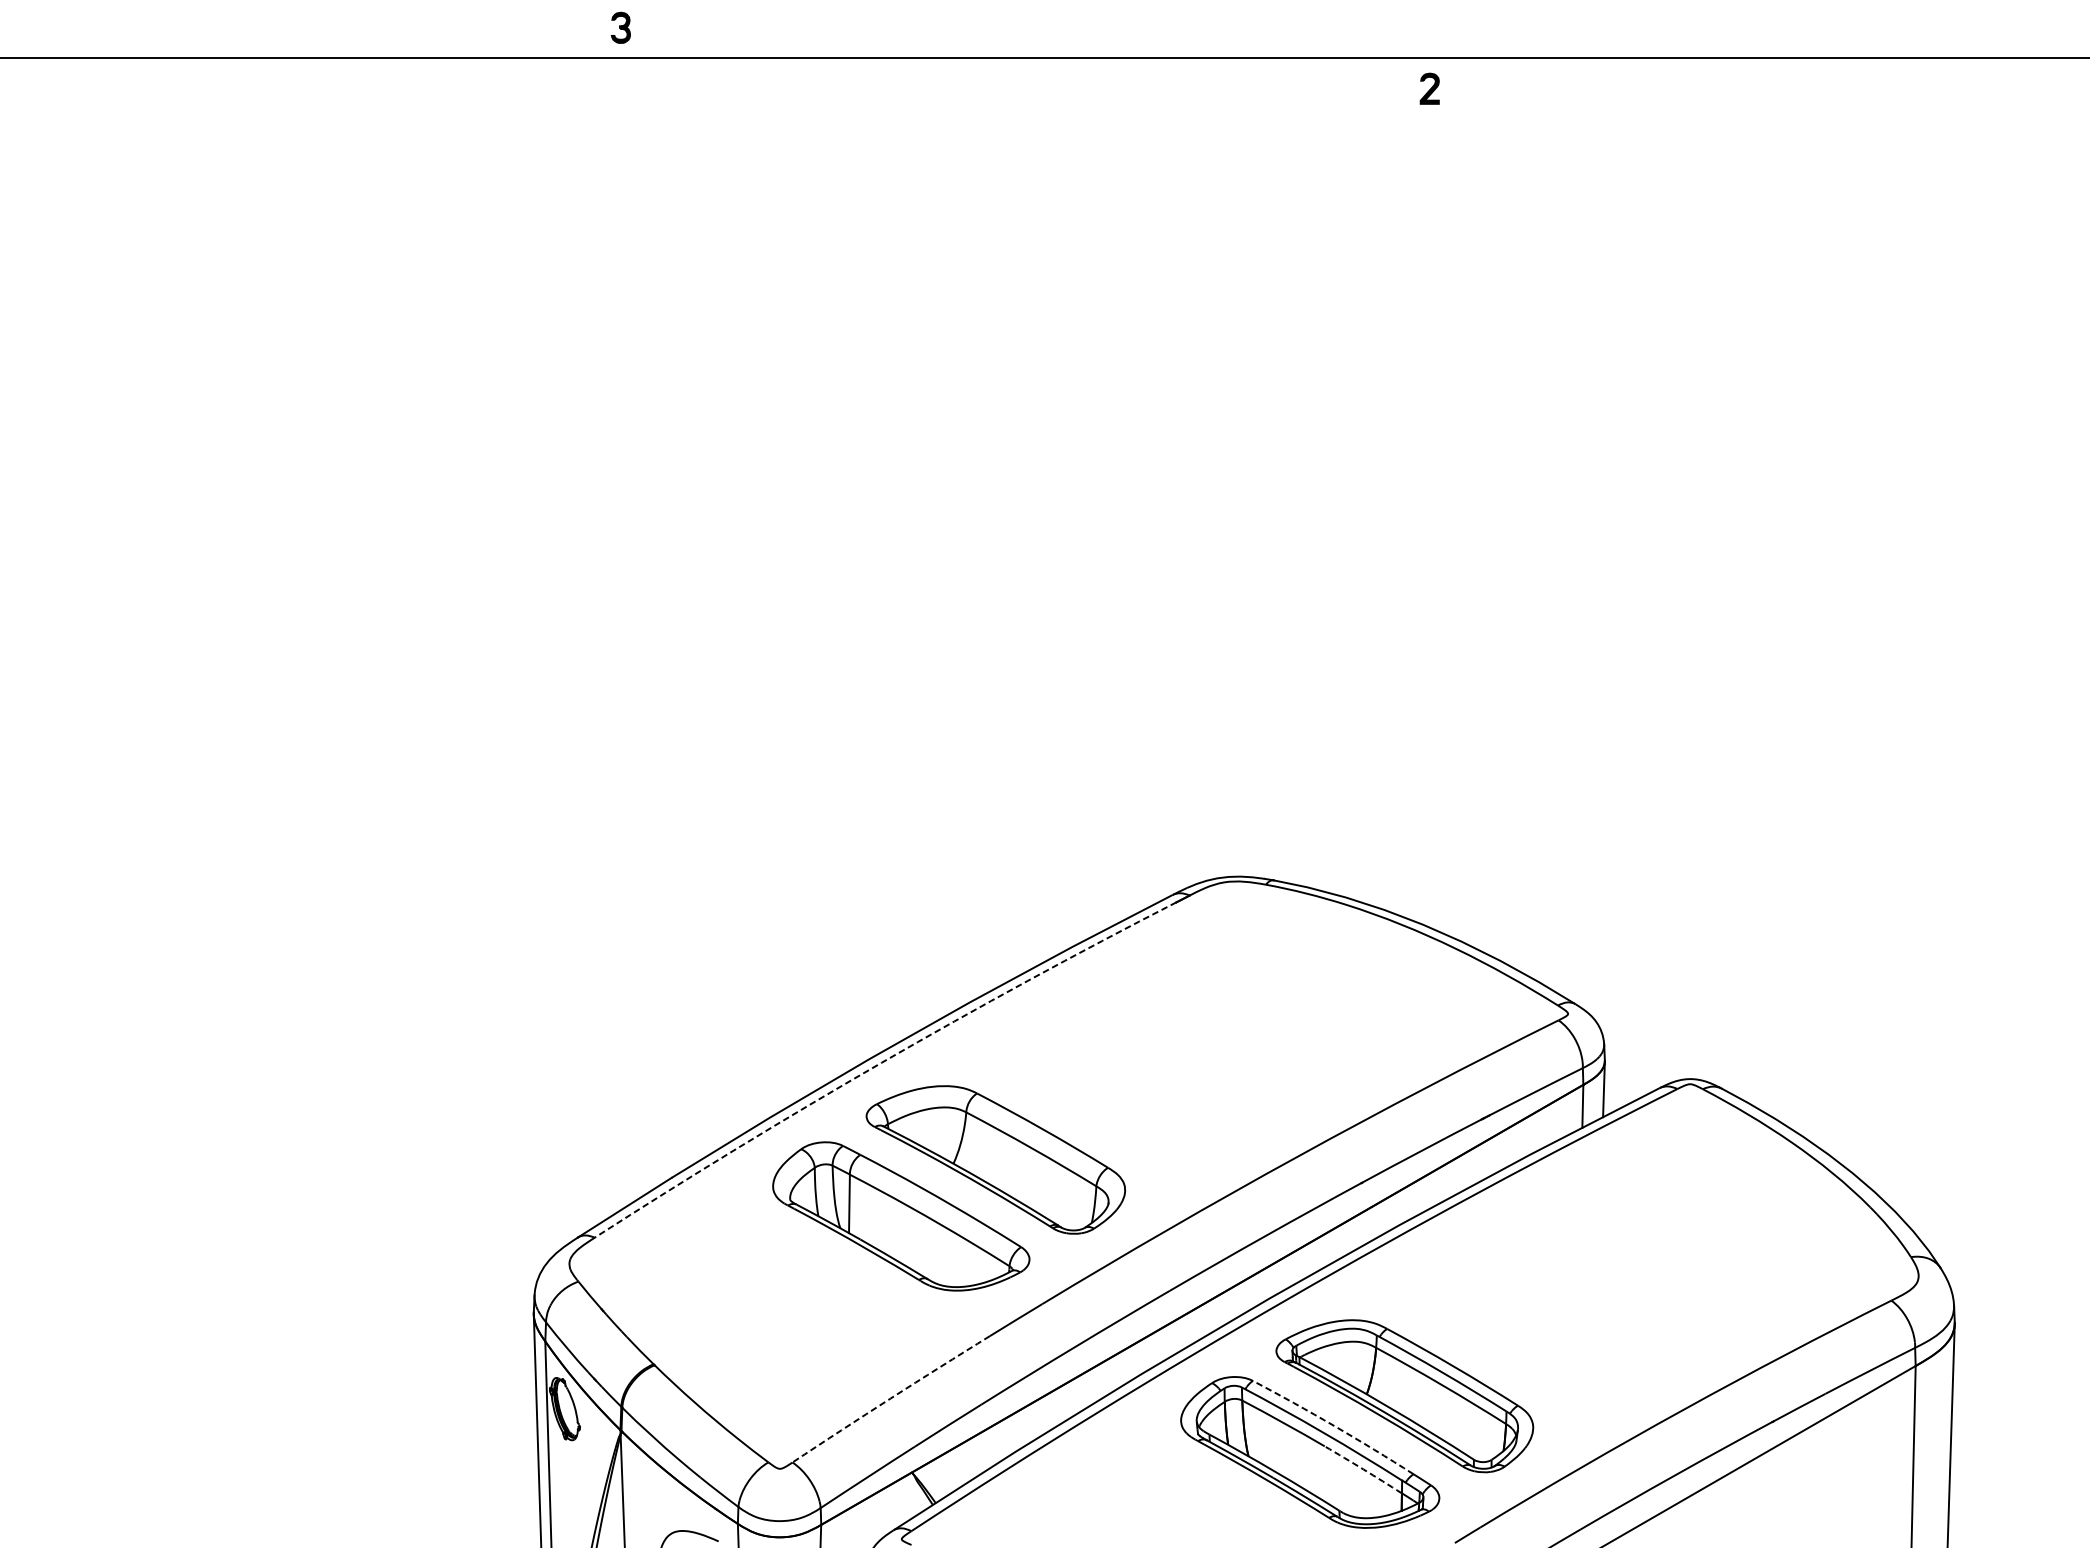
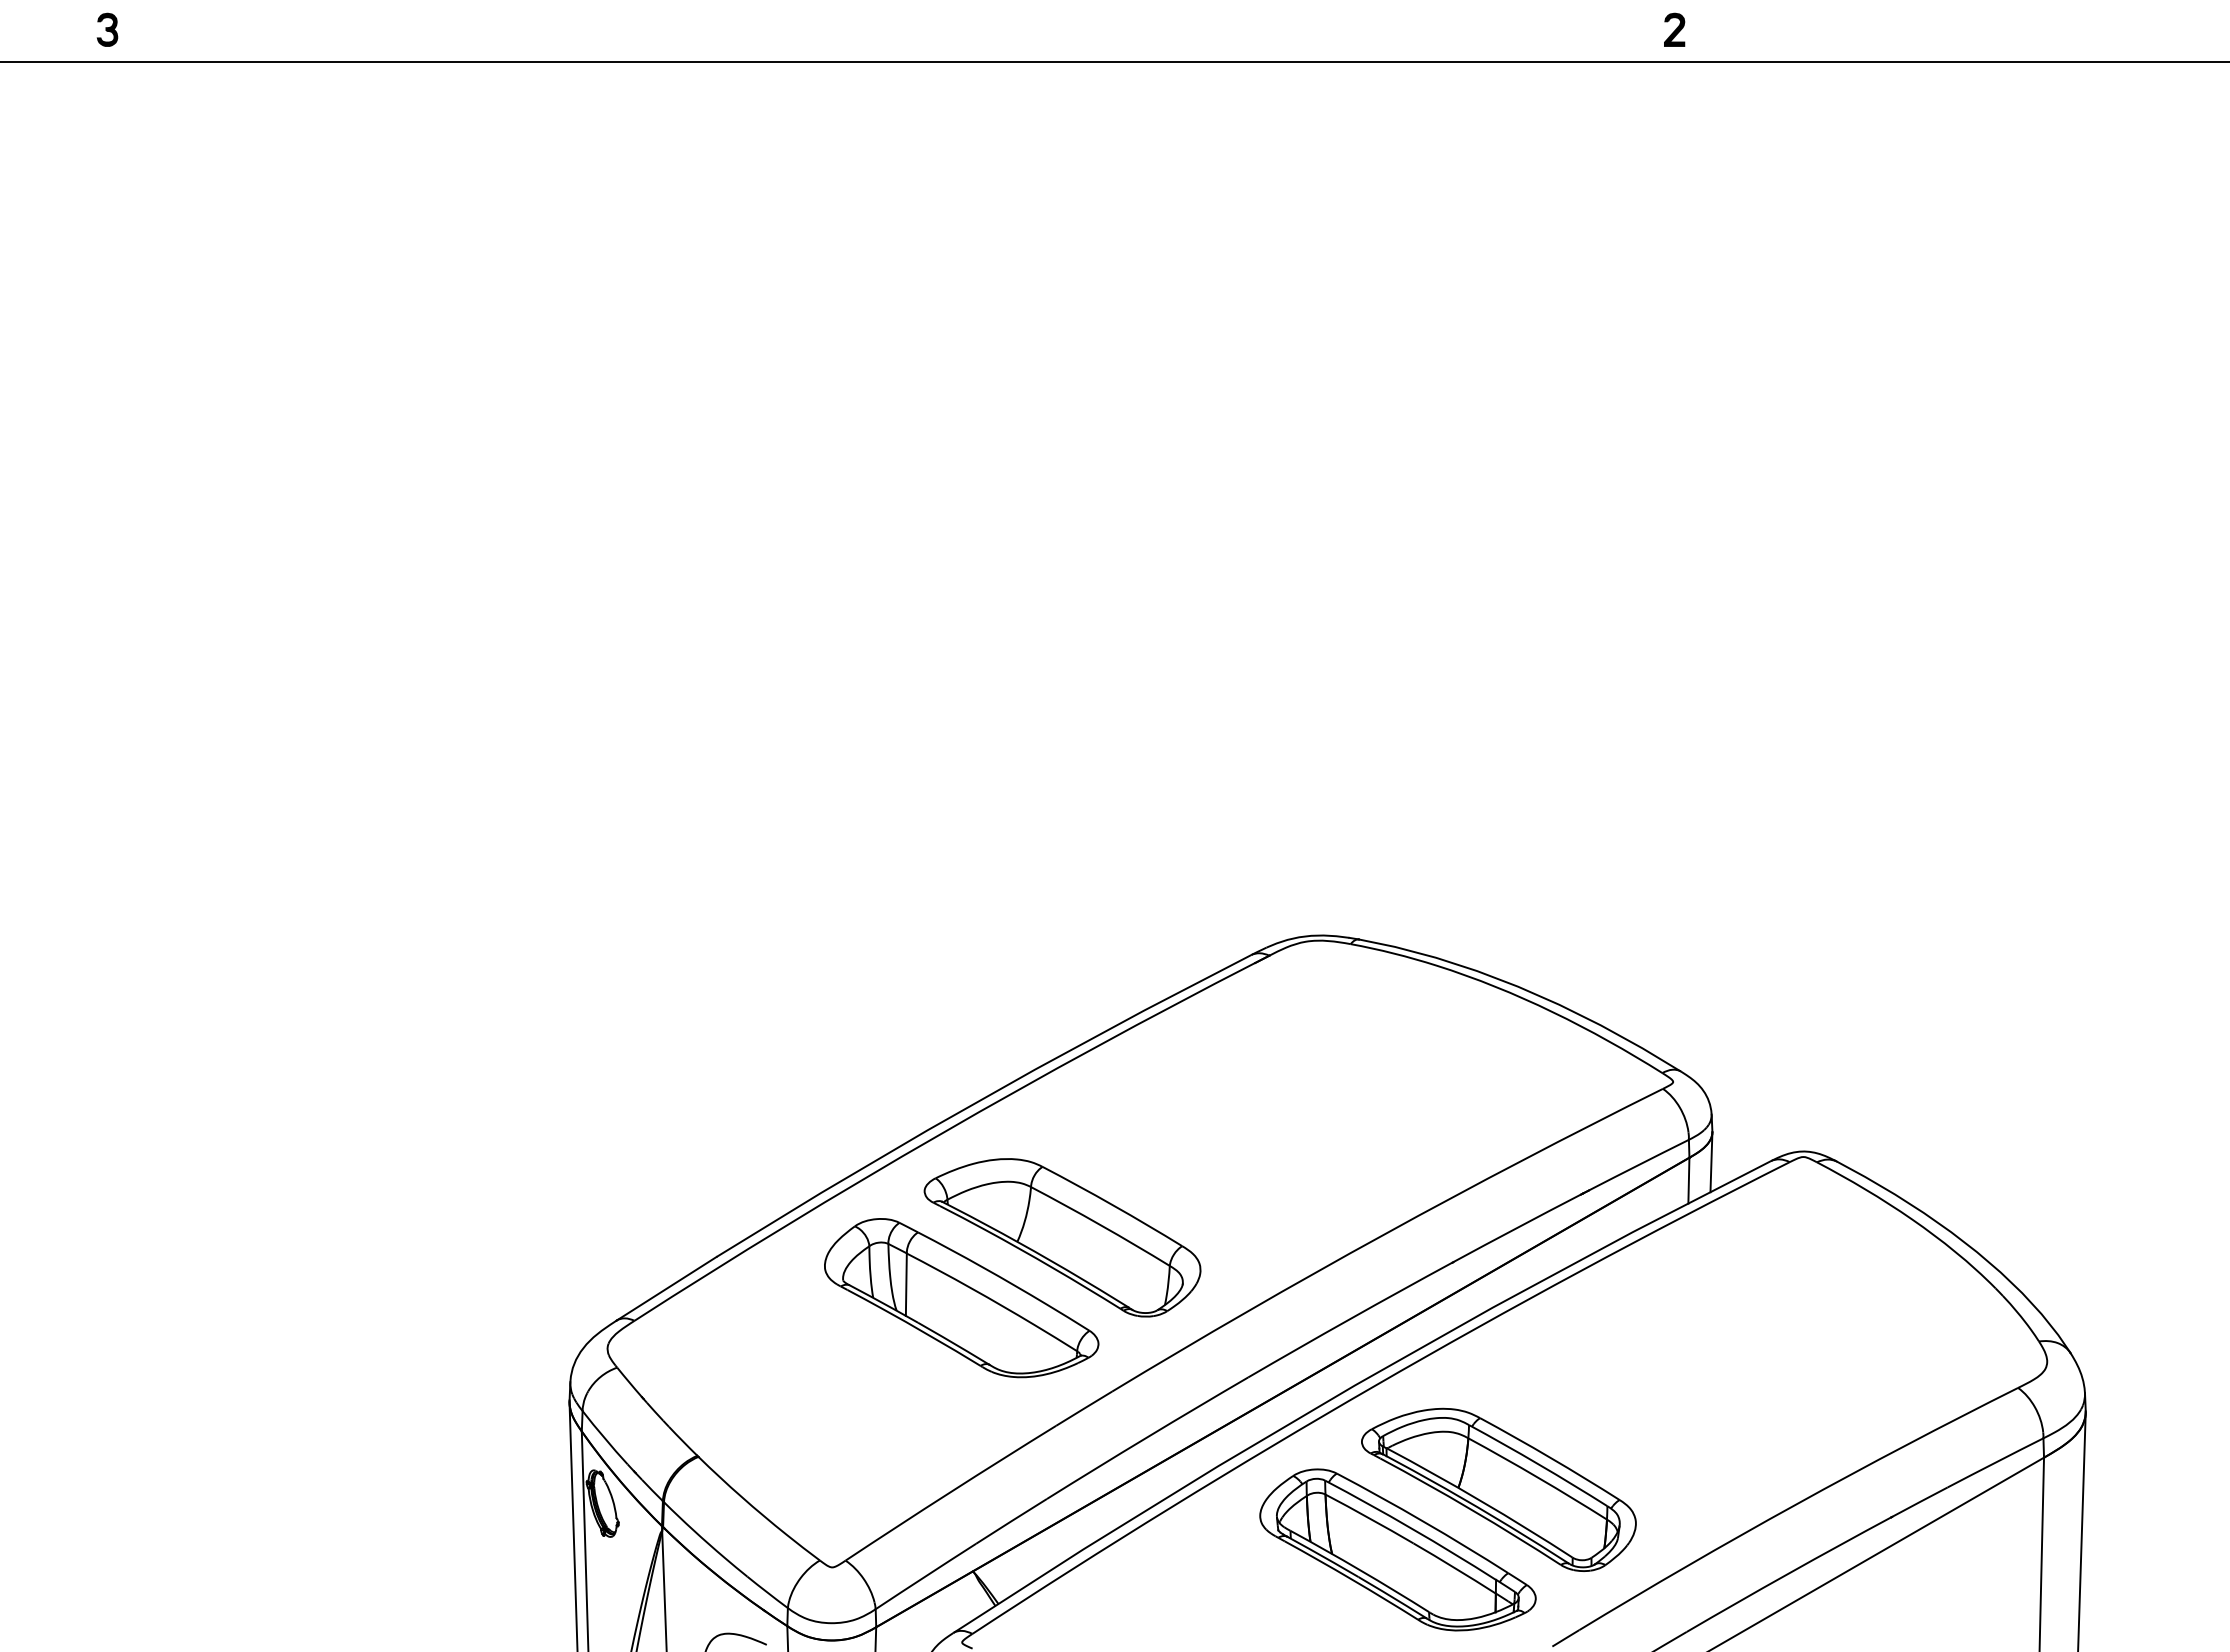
part: (620, 27) -> (107, 29), moved
part: (1429, 88) -> (1674, 29), moved
arc: (881, 1063) -> (940, 1134), dashed -> solid
arc: (890, 1398) -> (950, 1492), dashed -> solid
arc: (1334, 1425) -> (1423, 1521), dashed -> solid
arc: (1363, 1469) -> (1454, 1568), dashed -> solid

